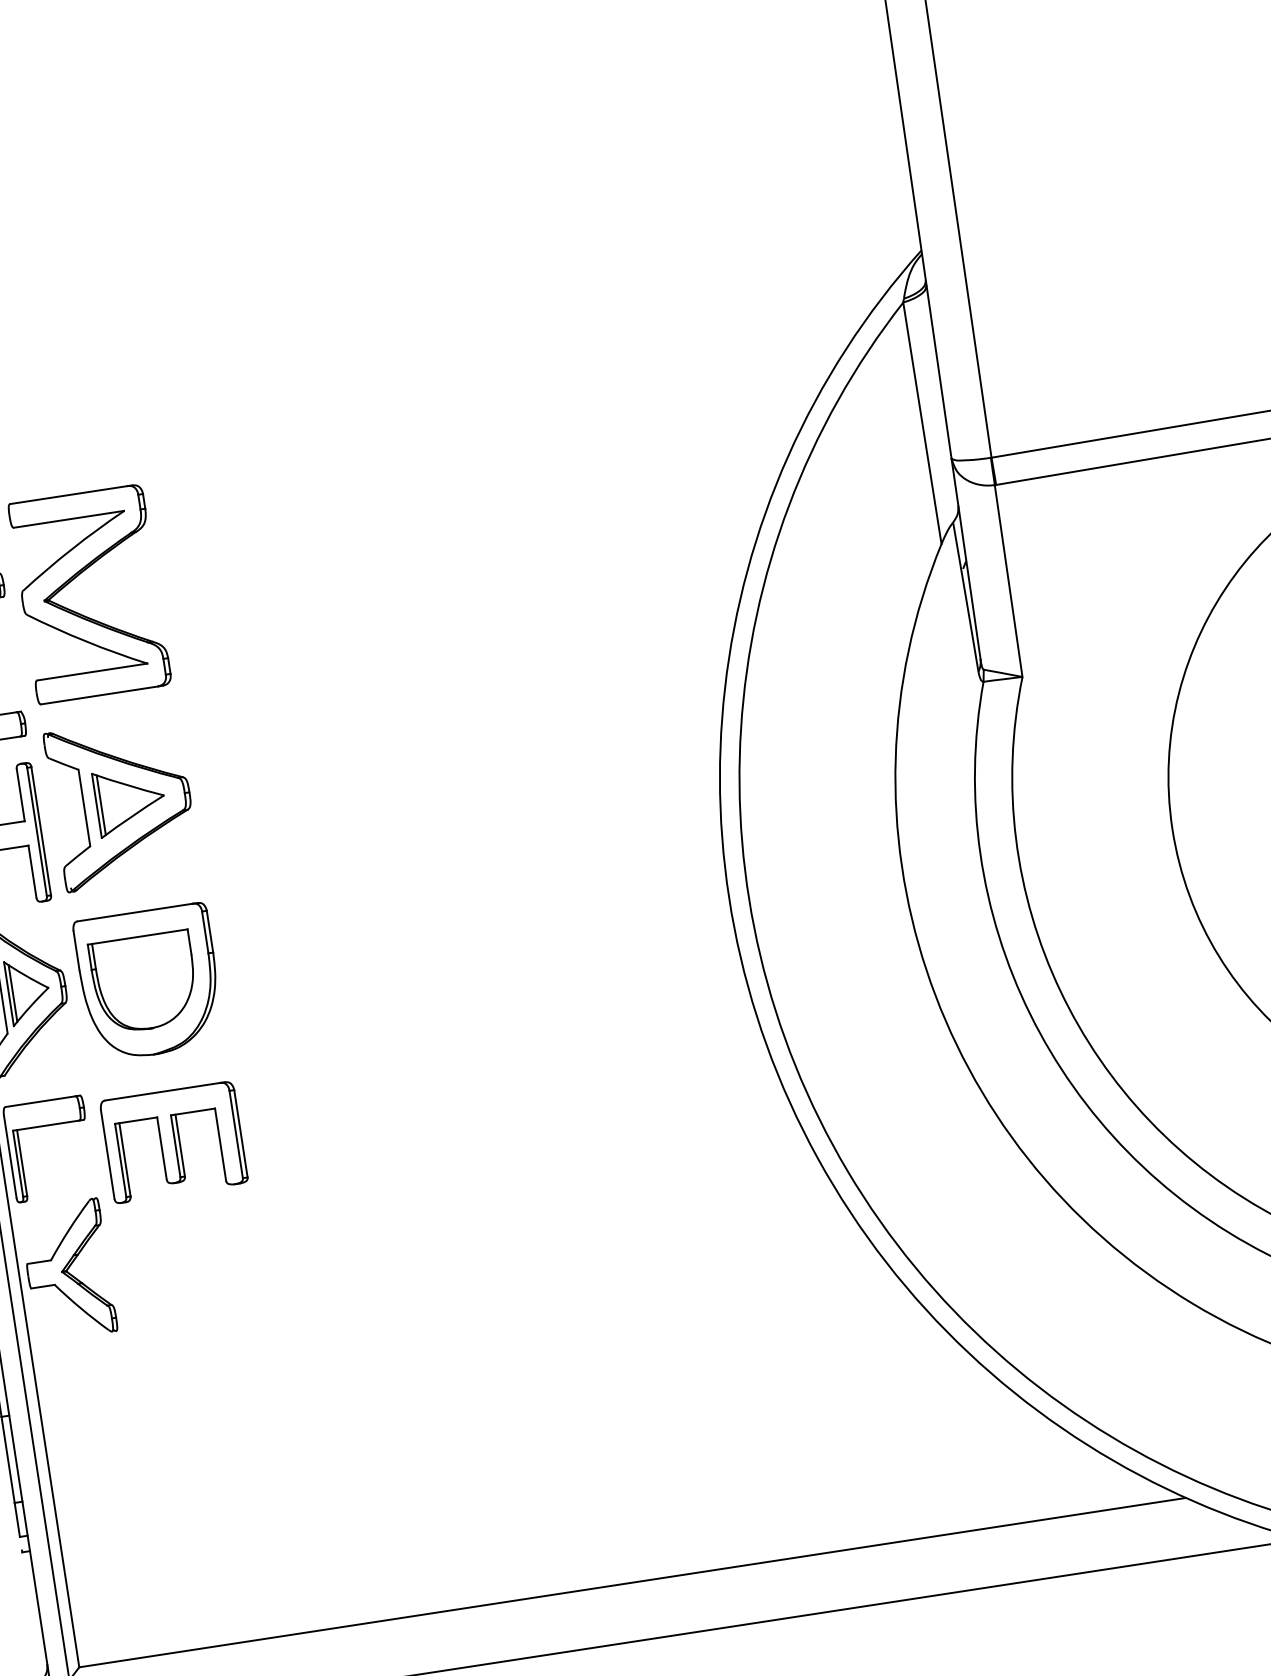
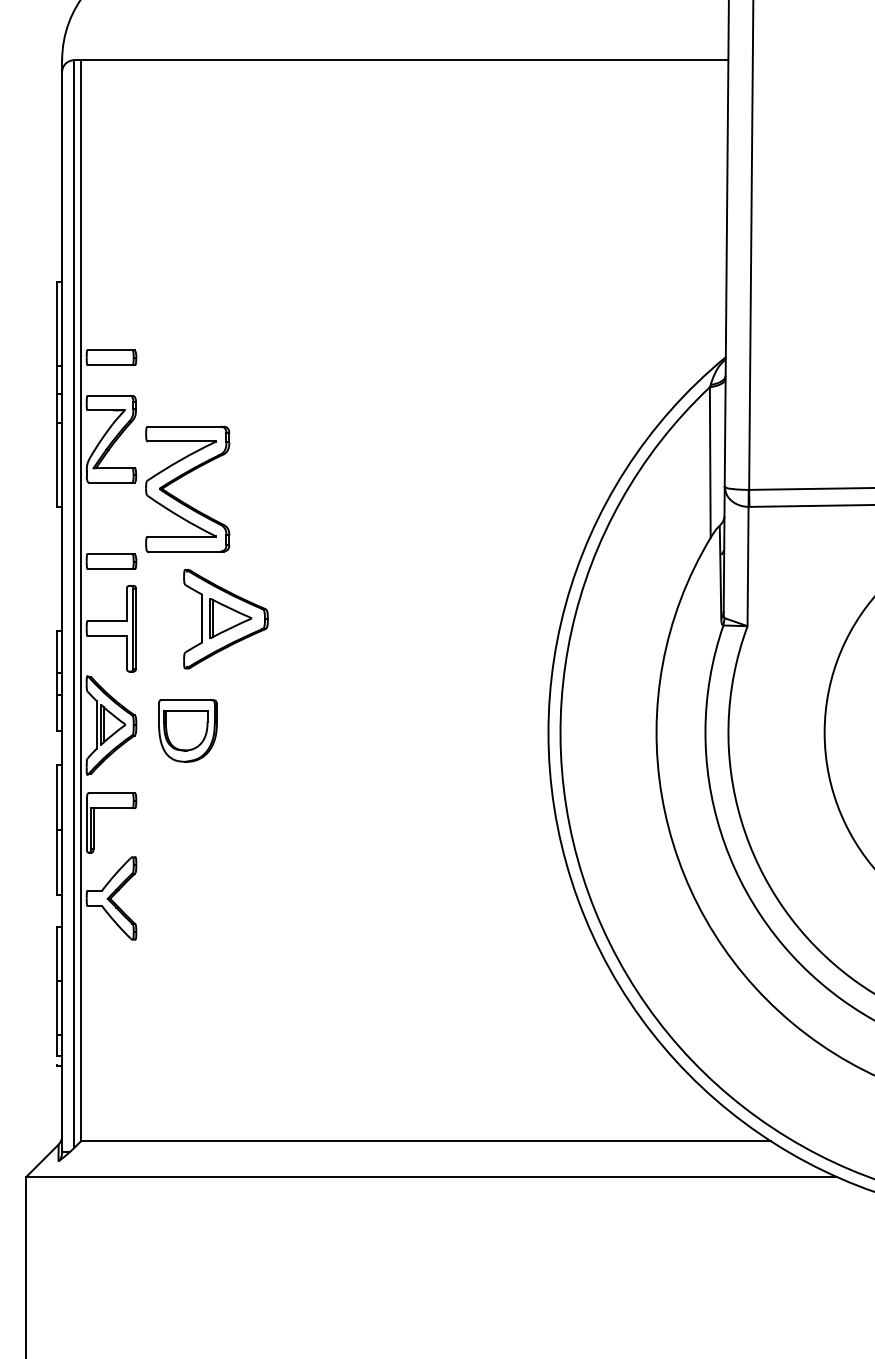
part: (121, 802) -> (225, 618), moved
part: (148, 982) -> (187, 730), size x0.7
part: (173, 1142) -> (187, 830), removed

